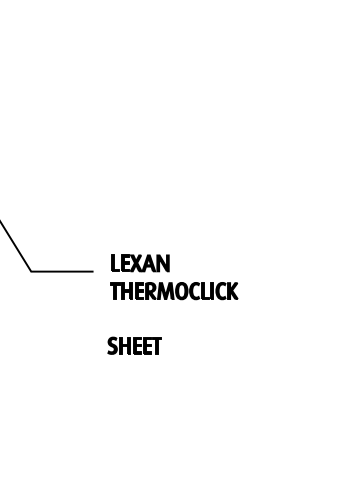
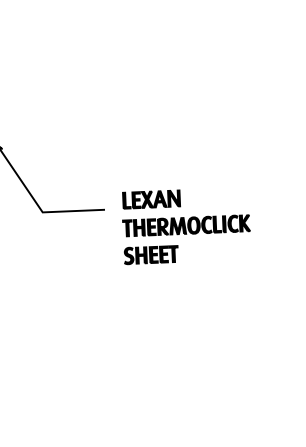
part: (134, 345) -> (150, 254), moved

